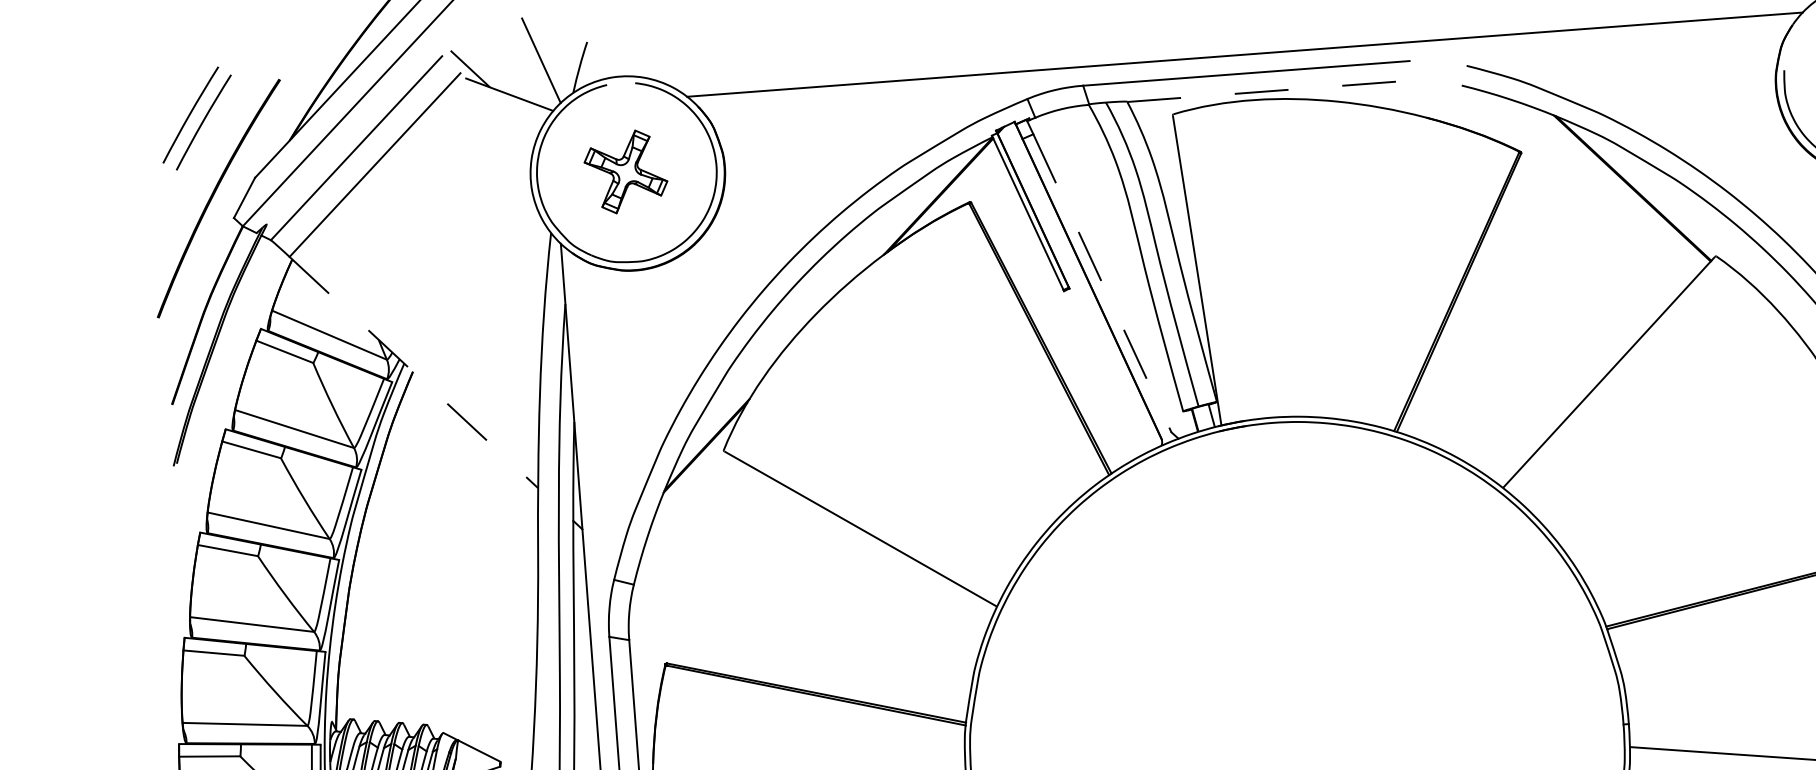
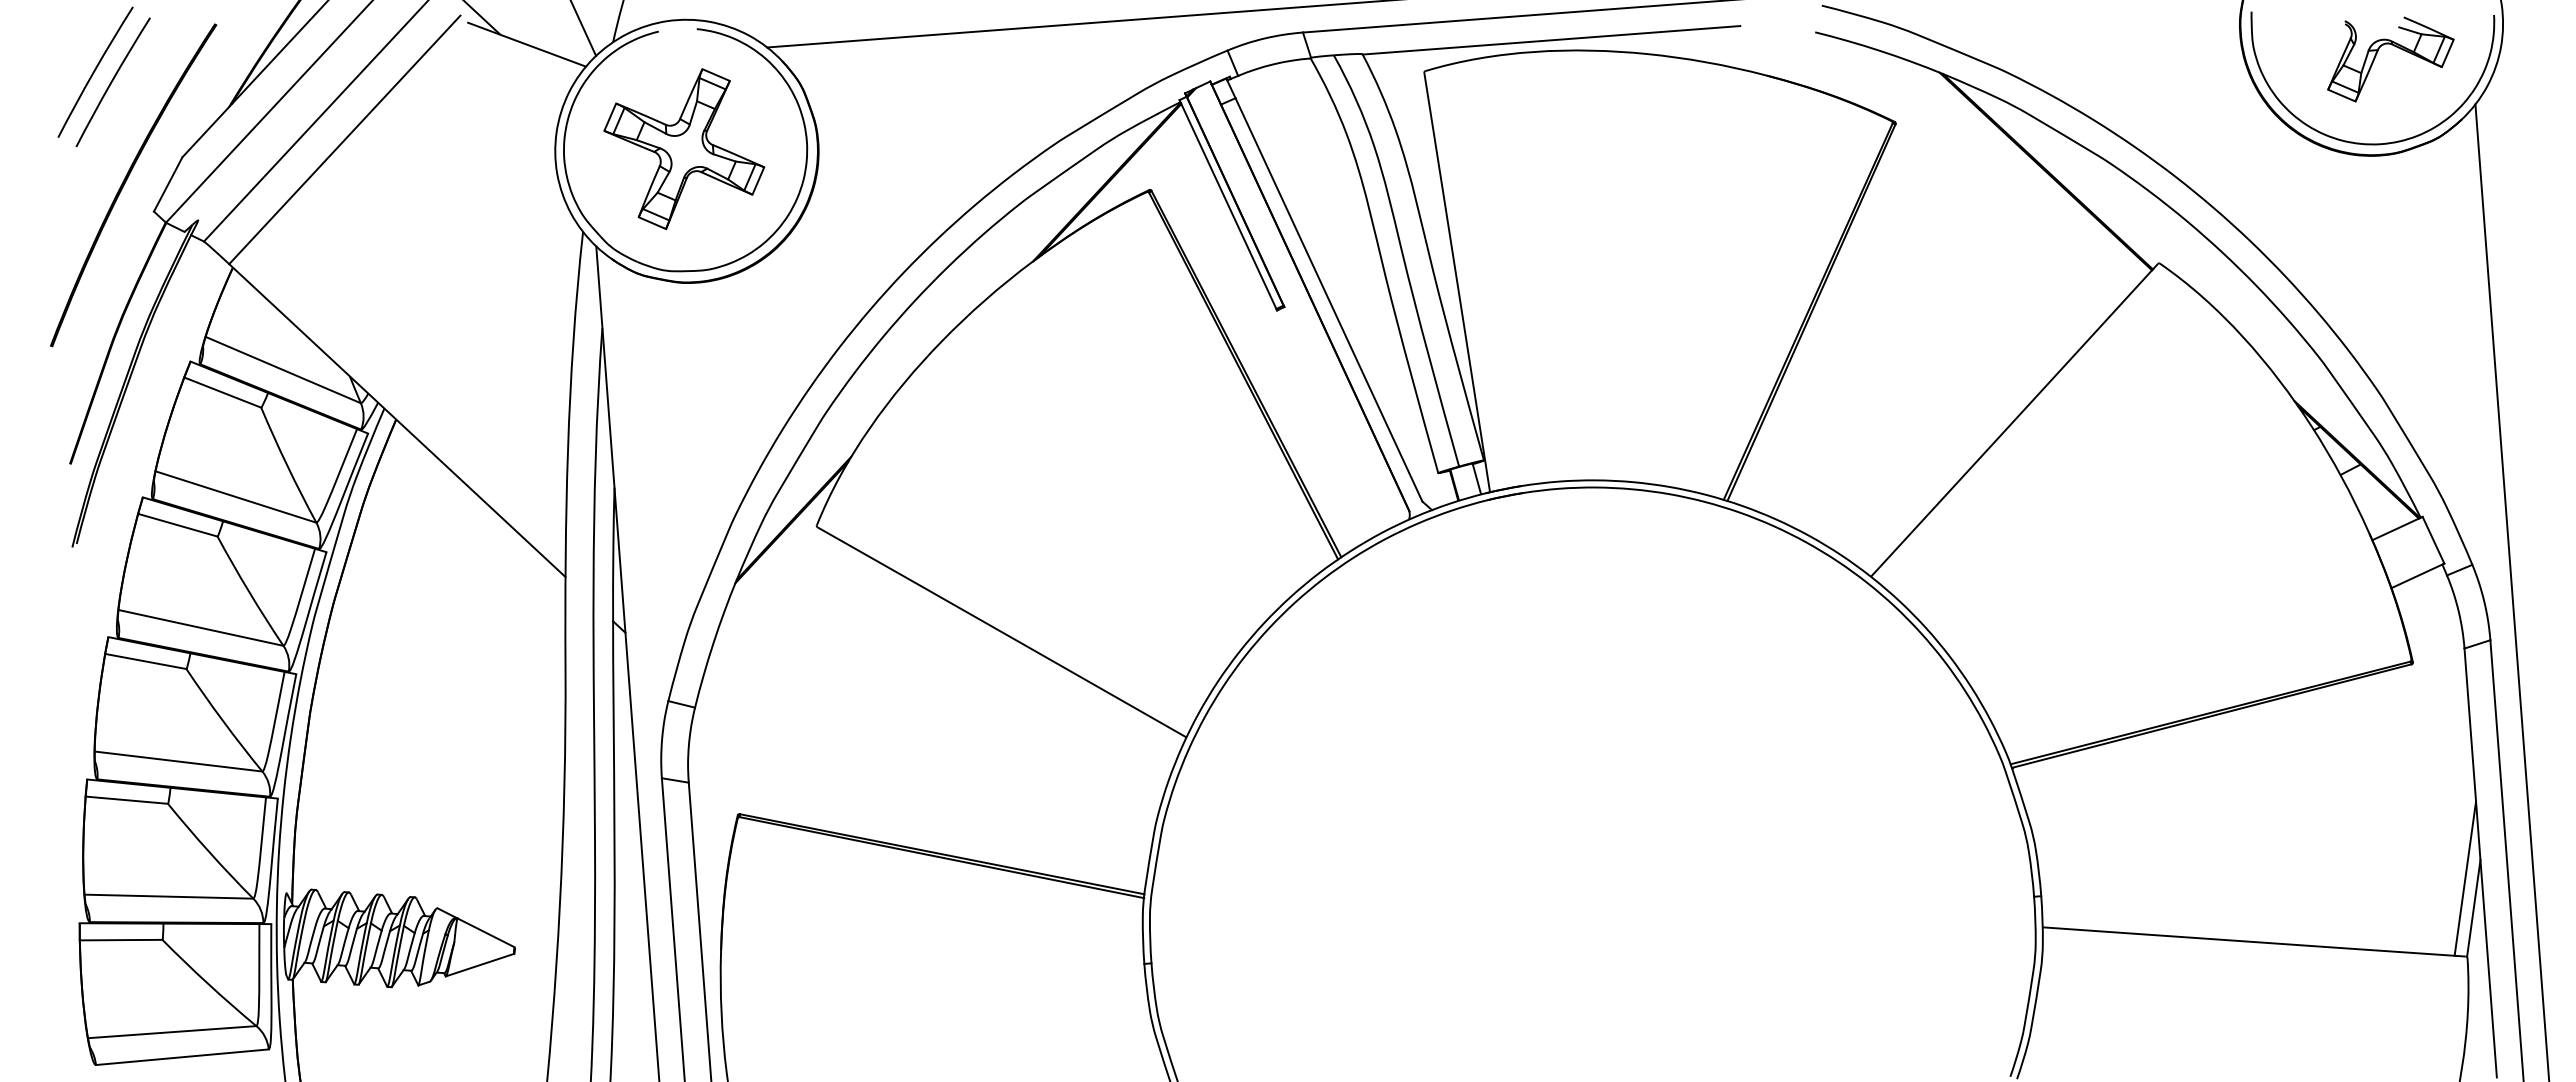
line: (1266, 91) -> (1551, 40), dashed -> solid
part: (626, 172) -> (684, 149), size x1.43
line: (1102, 283) -> (1329, 300), dashed -> solid
line: (413, 372) -> (397, 420), dashed -> solid

